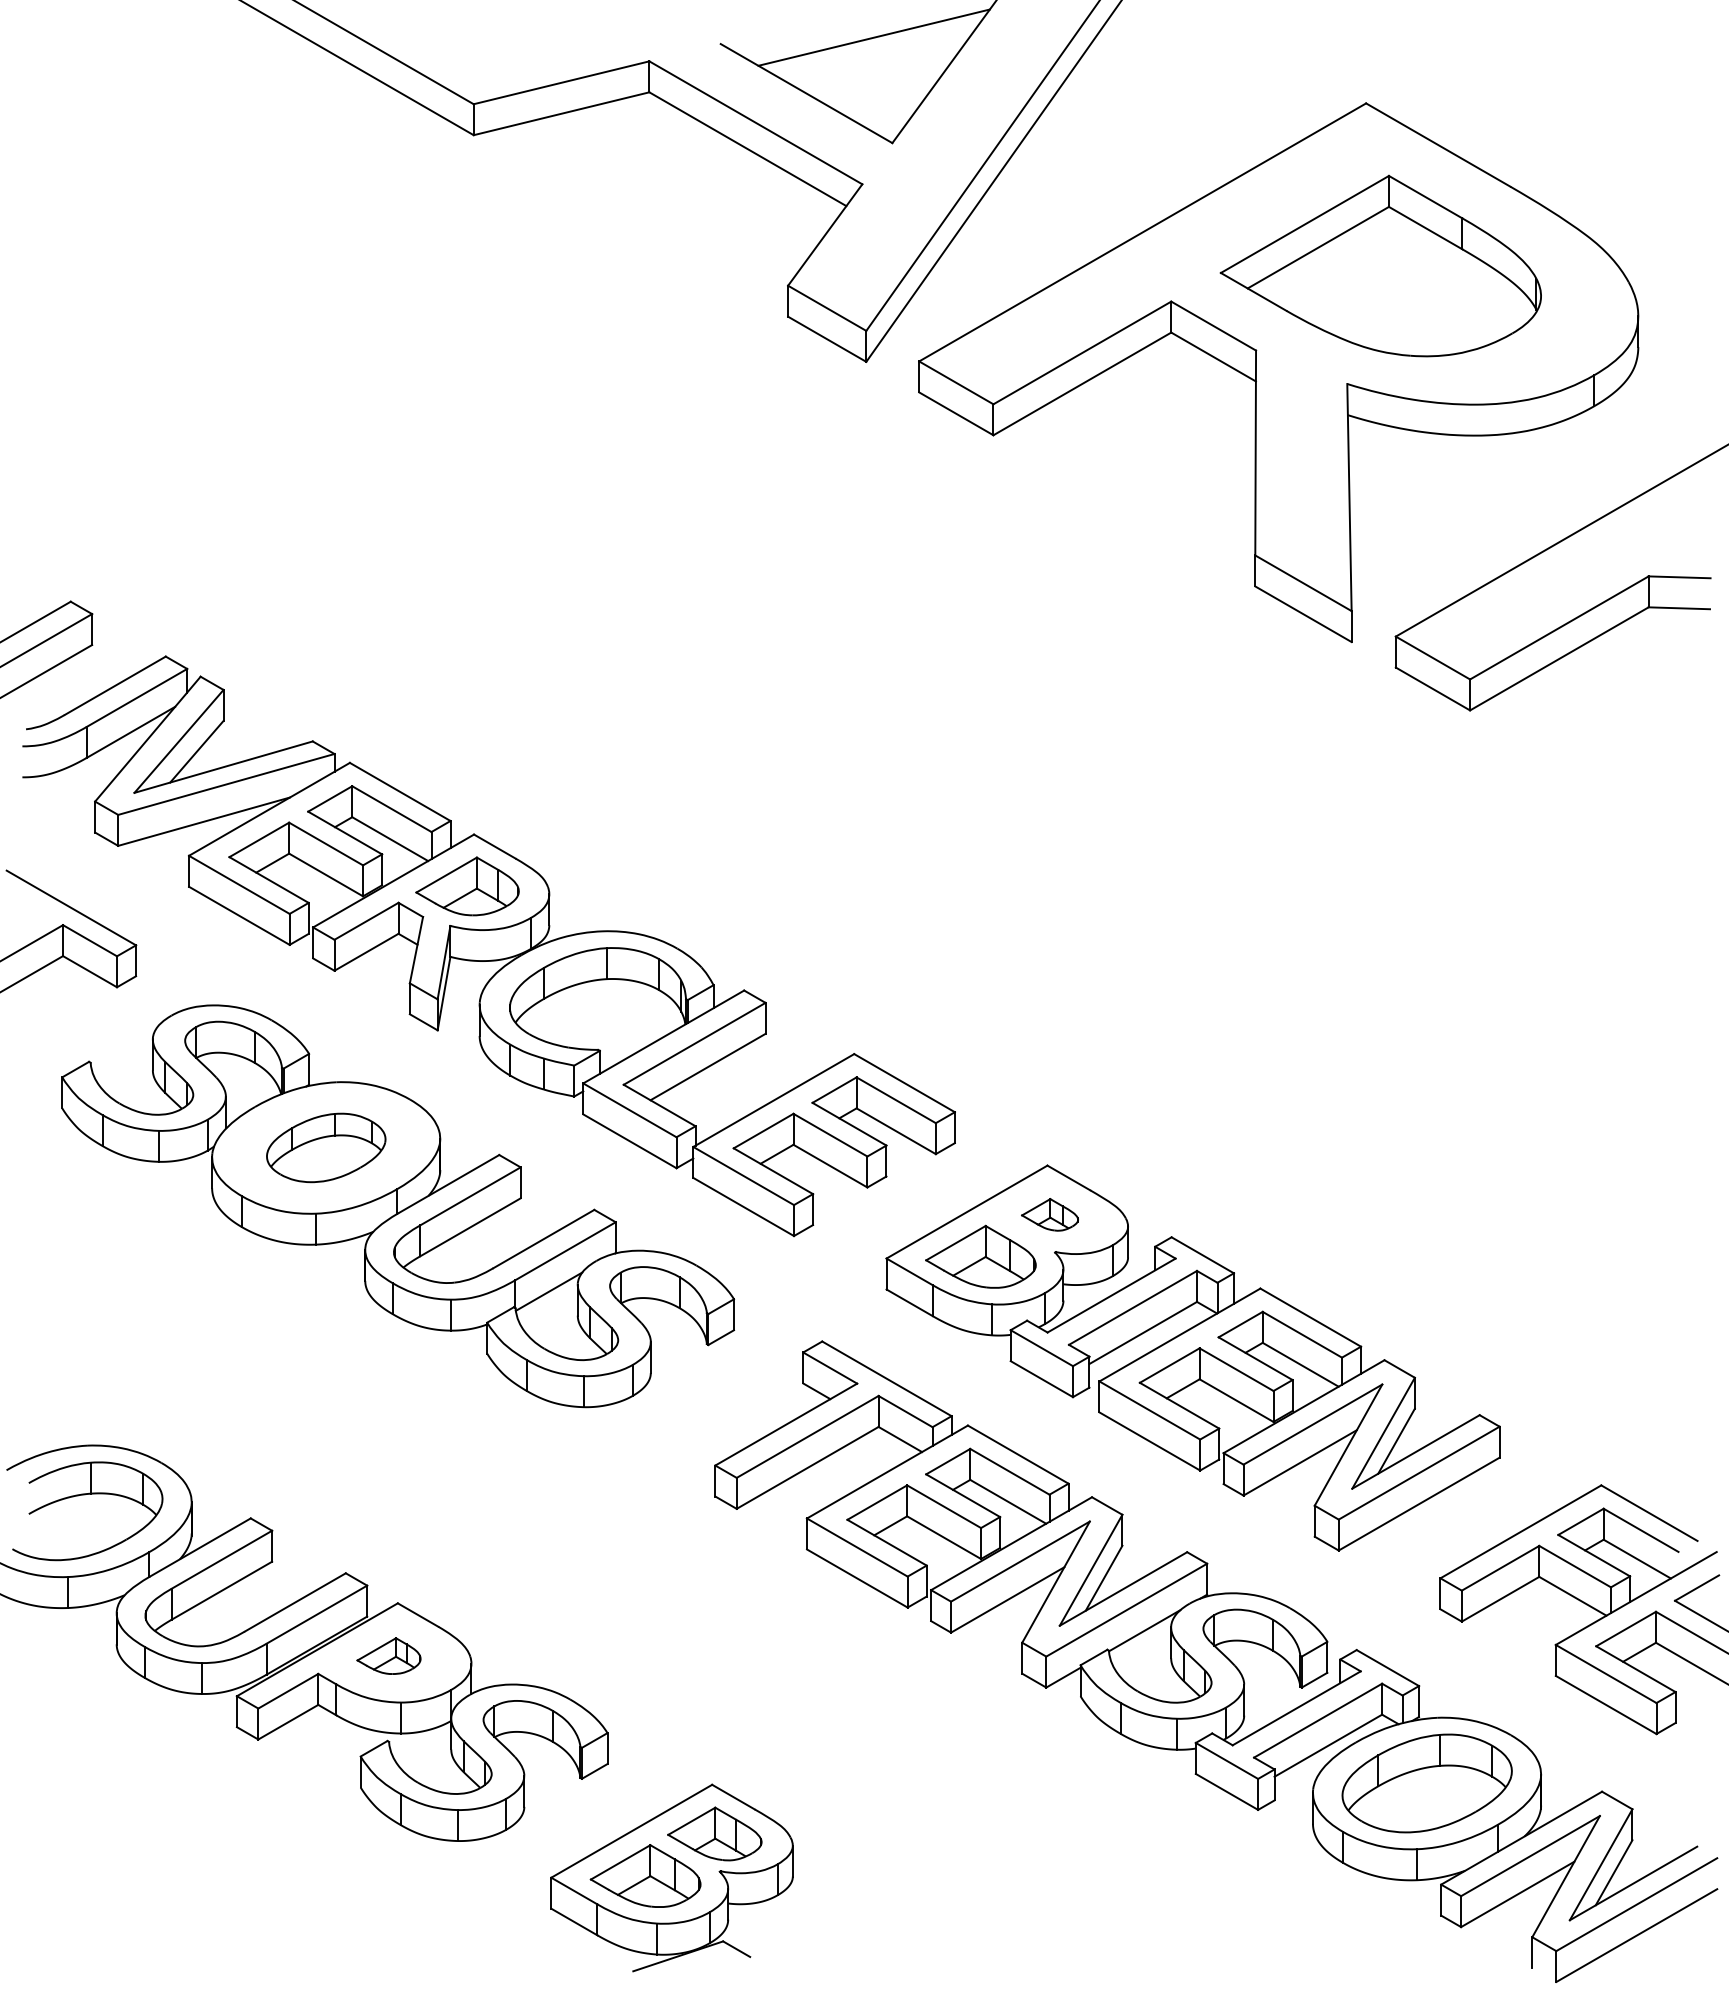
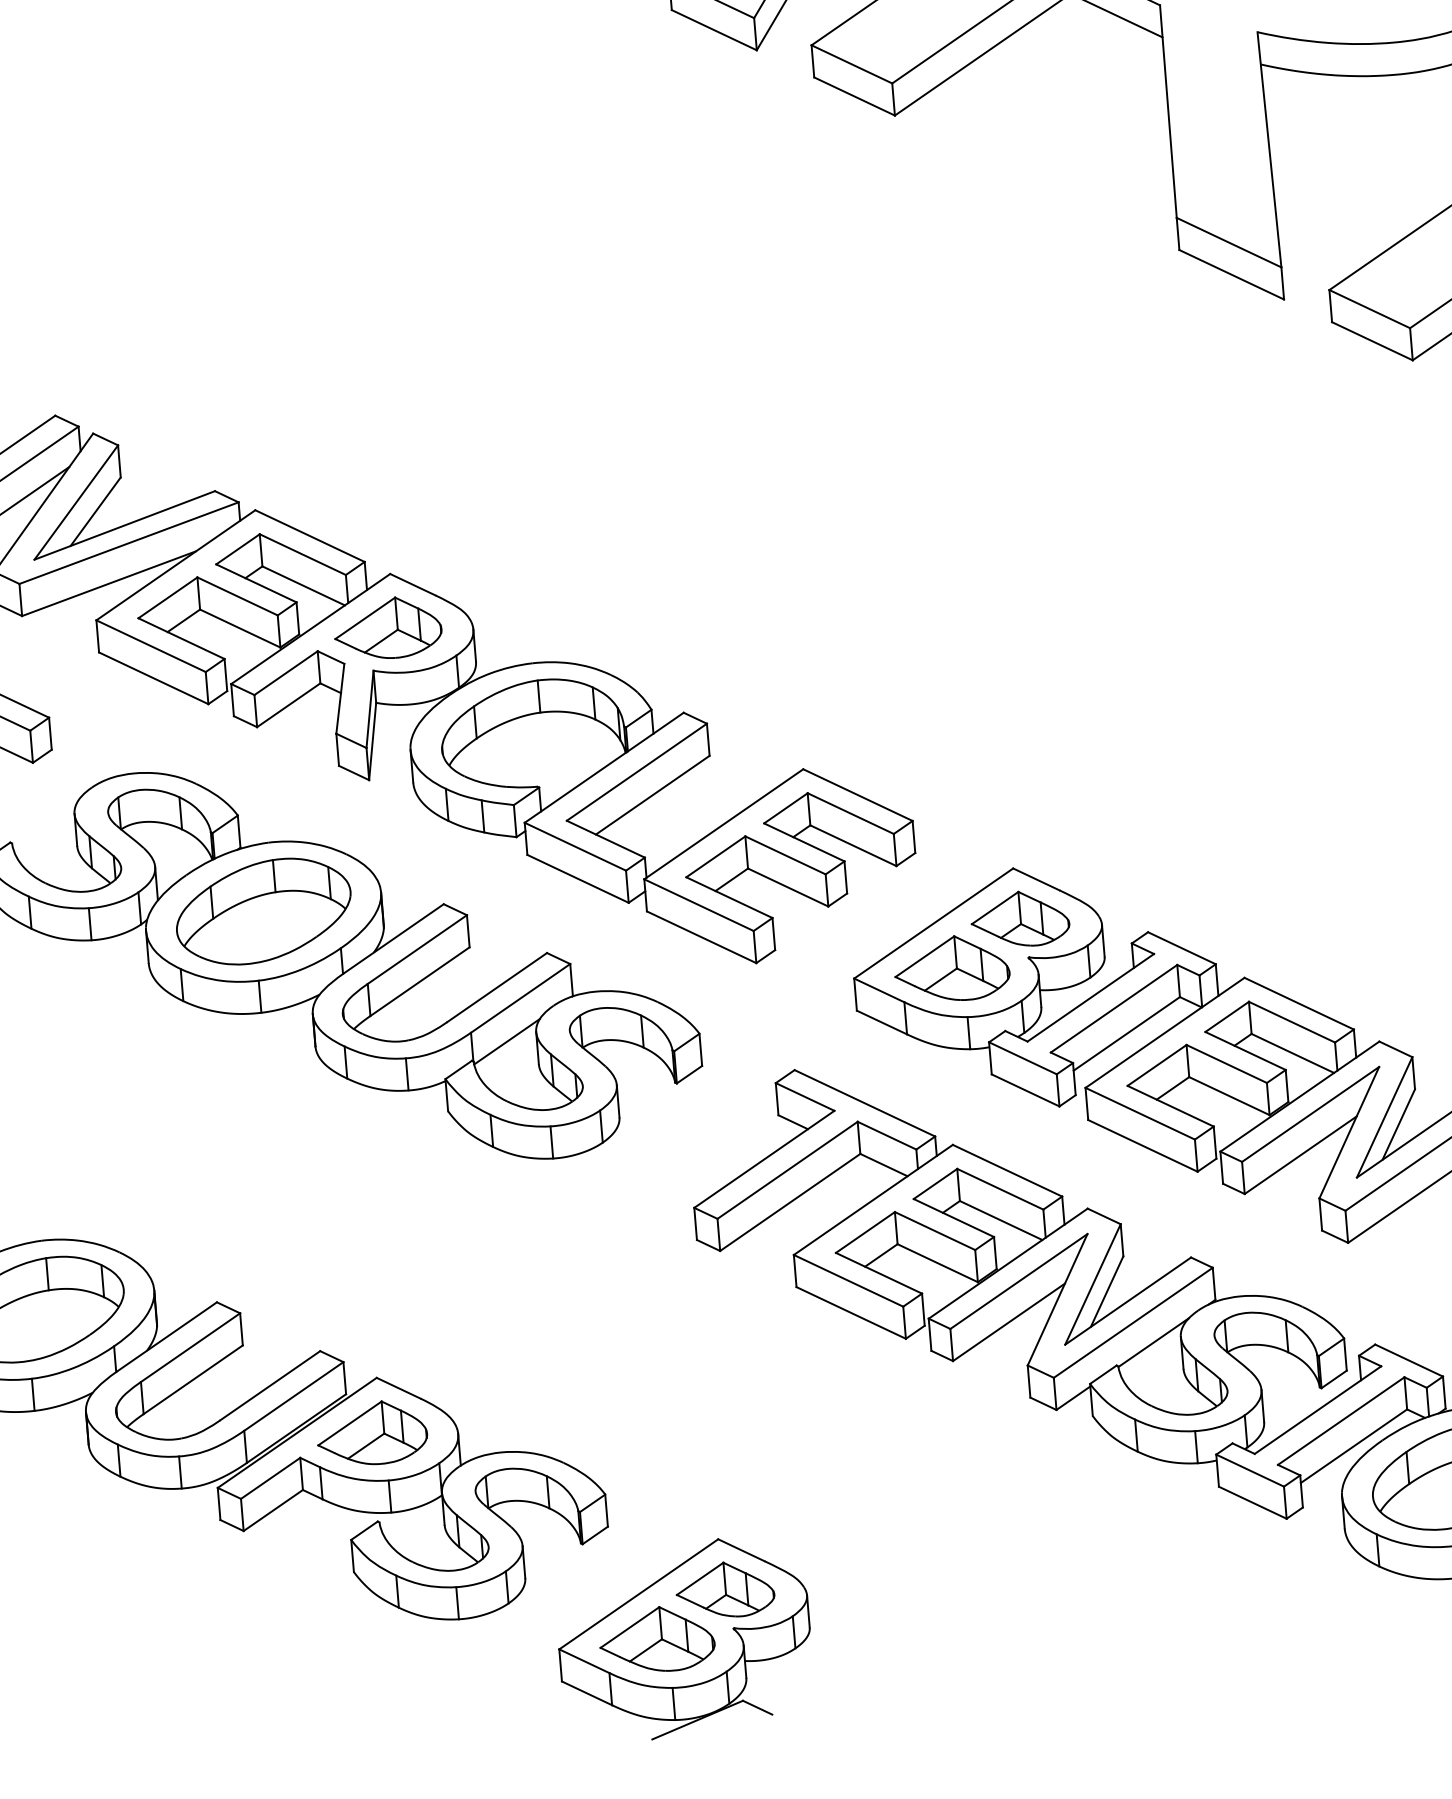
part: (325, 1147) -> (262, 911), size x1.43
part: (1049, 1214) -> (1019, 918), size x1.67
part: (388, 1655) -> (371, 1432), size x1.67

